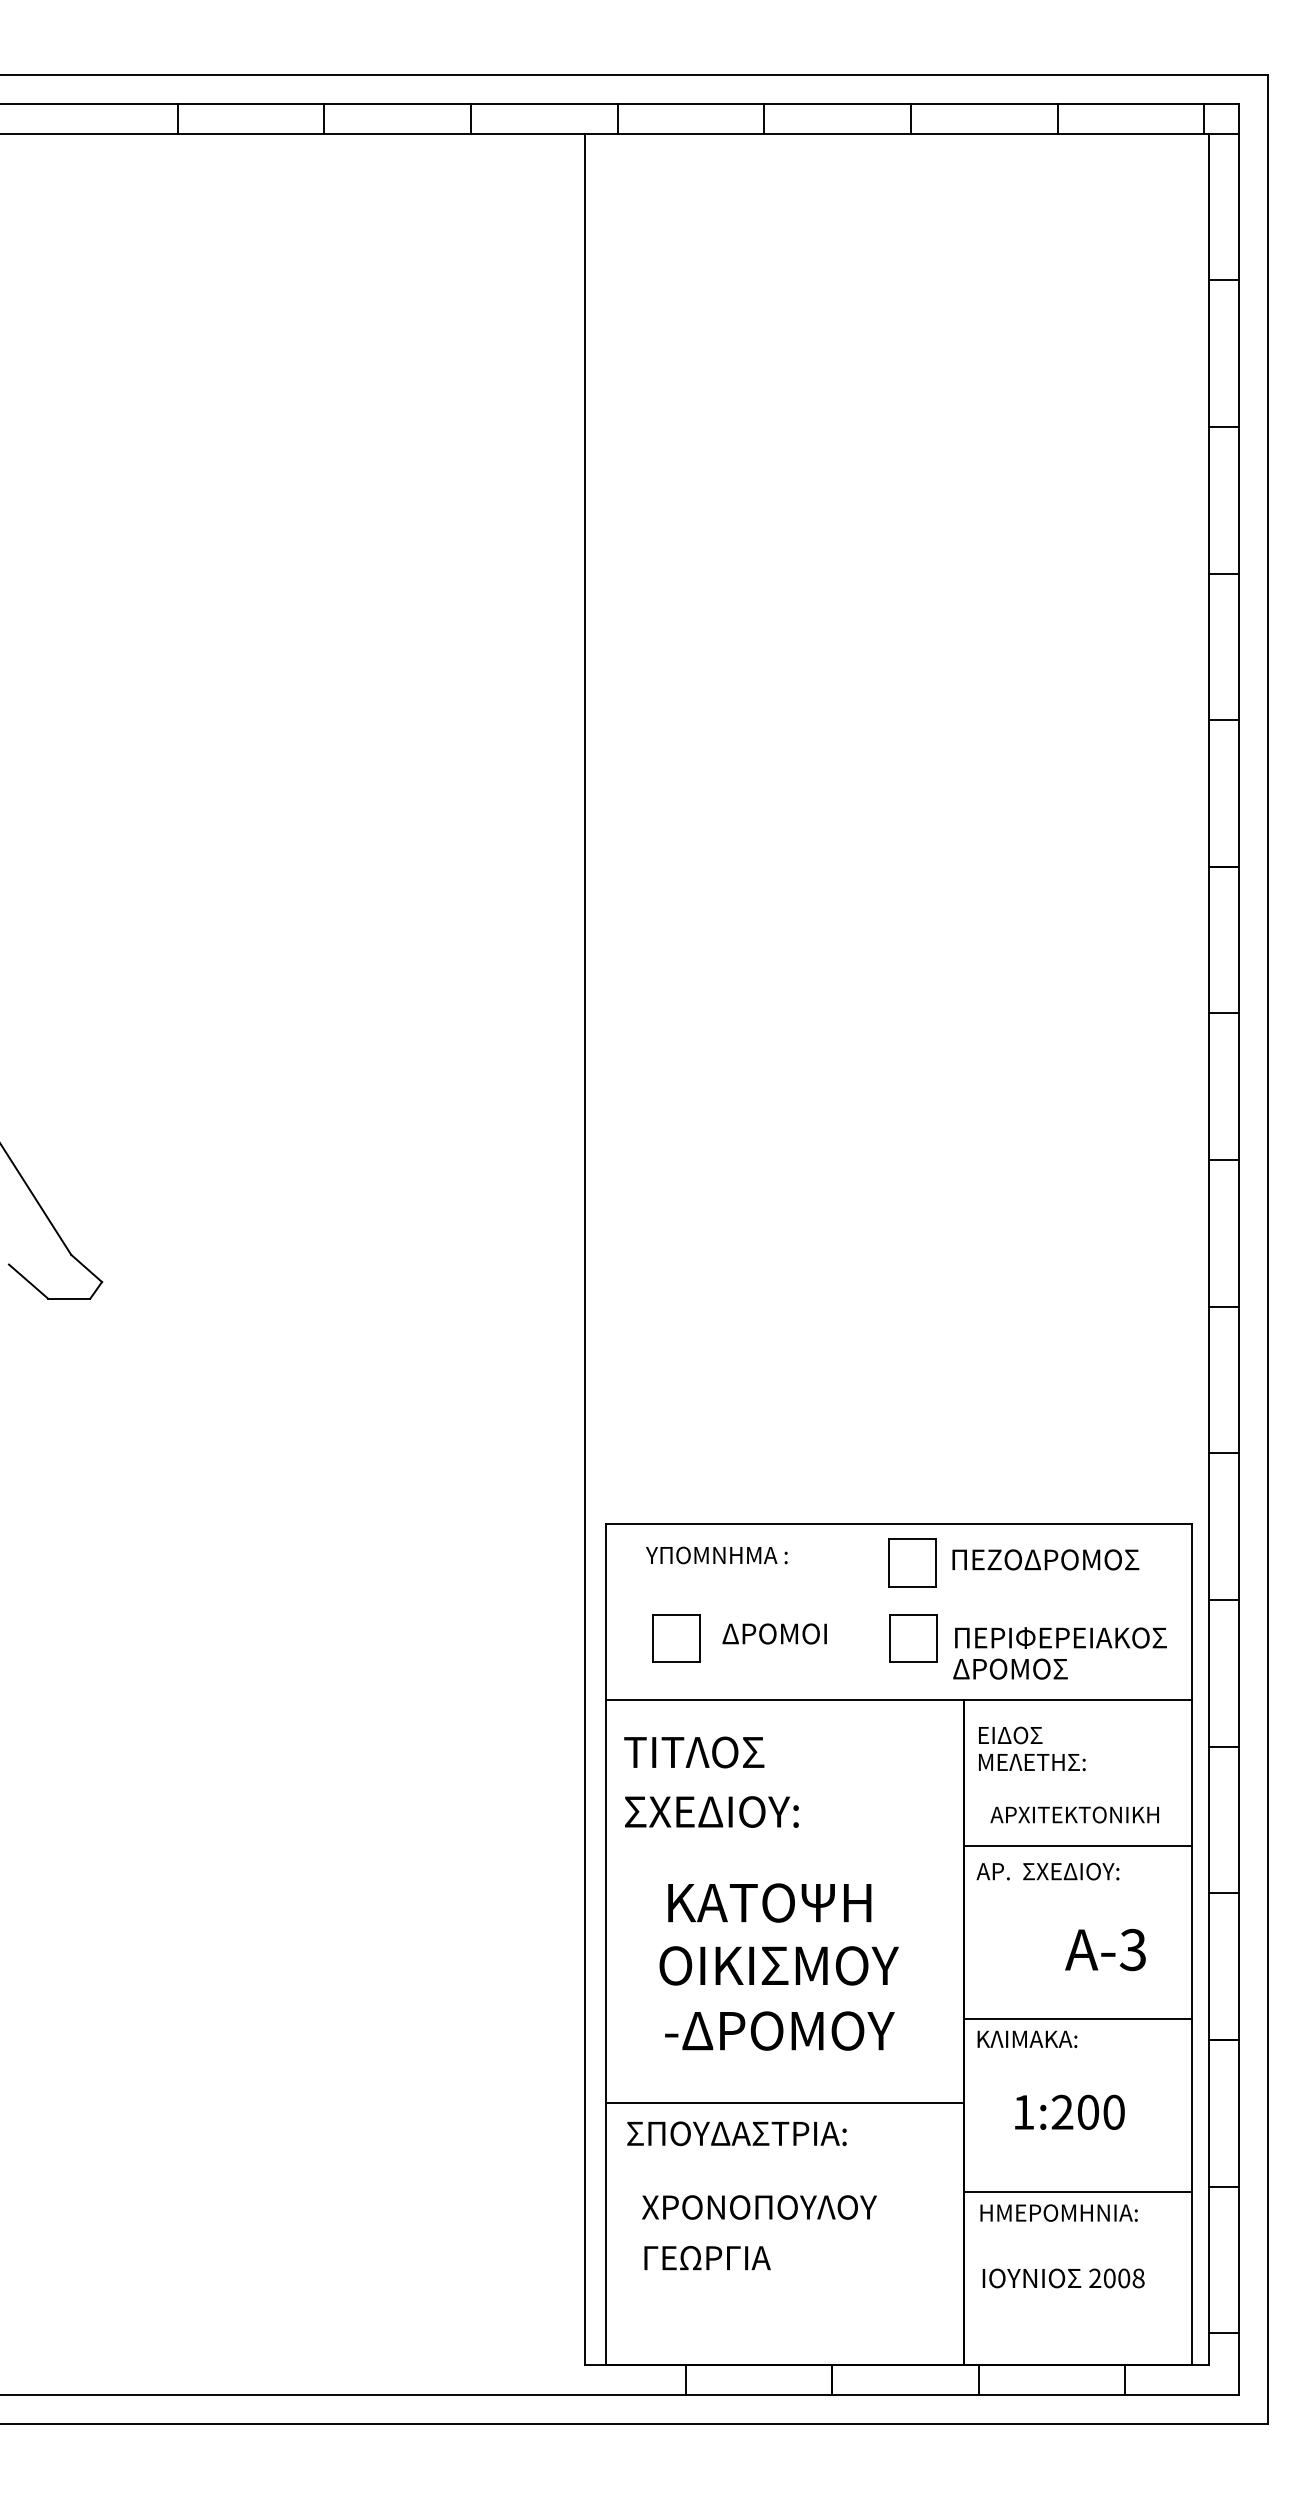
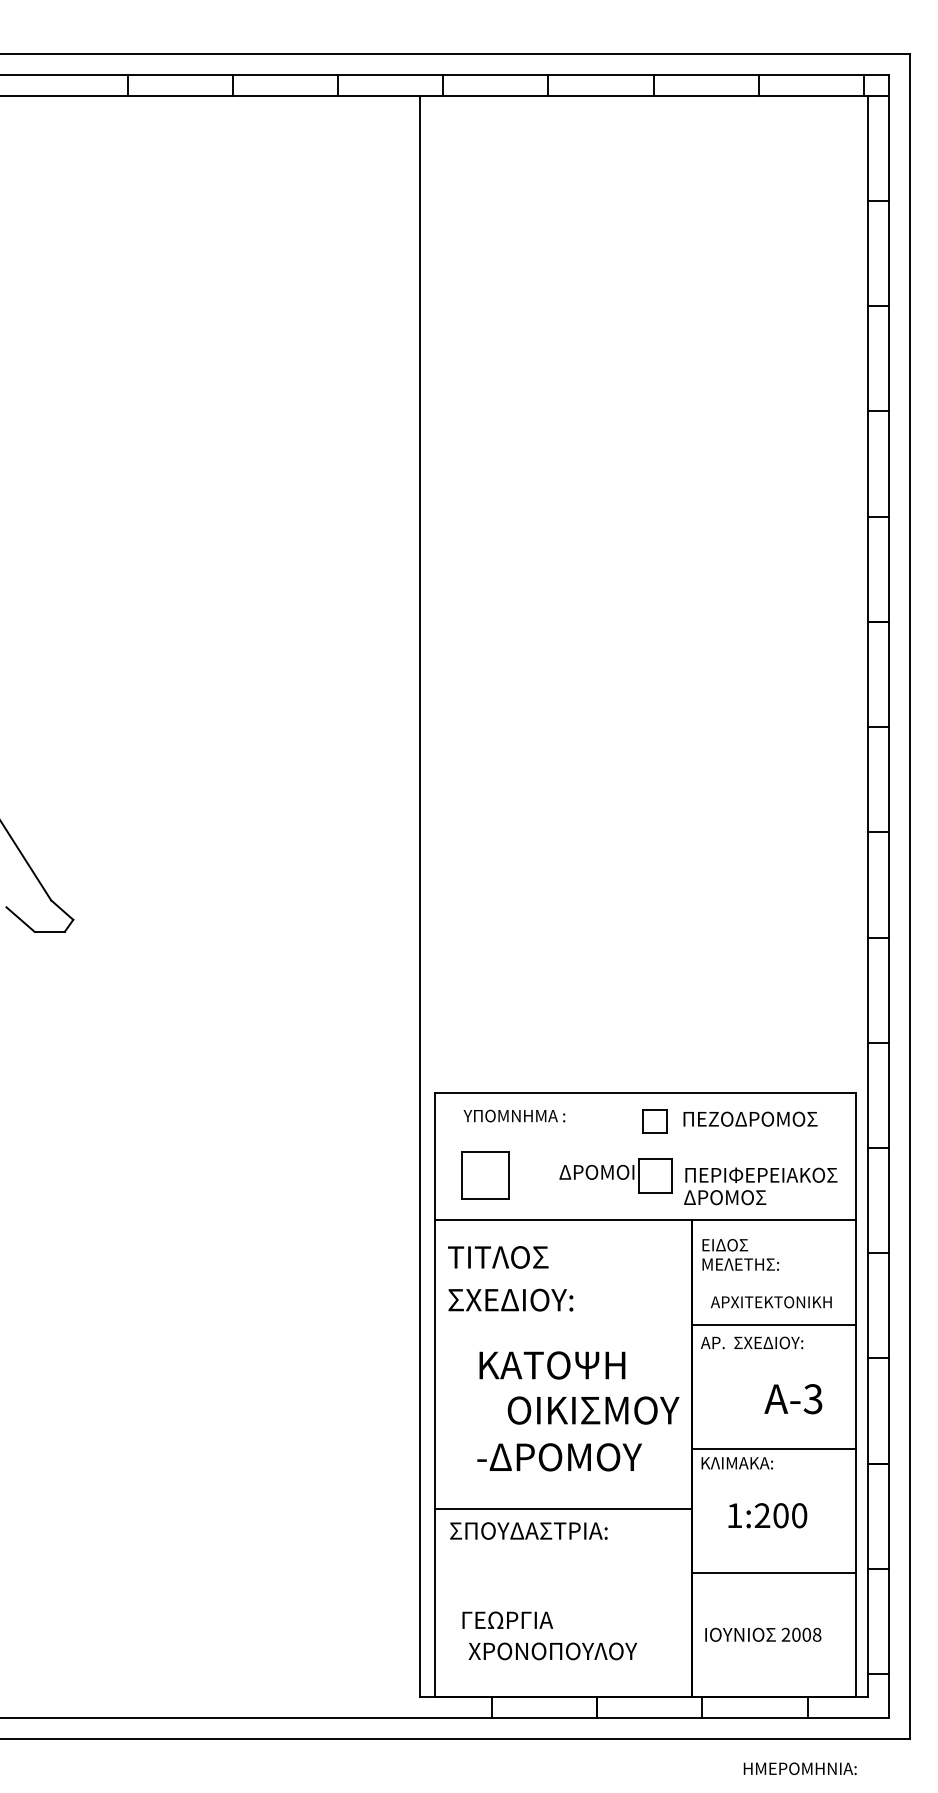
part: (912, 1562) -> (654, 1121), size x0.7
text: (774, 1633) -> (596, 1172), moved
part: (676, 1638) -> (485, 1175), size x1.4
text: (778, 1965) -> (593, 1410), moved
text: (759, 2207) -> (552, 1651), moved
text: (1058, 2212) -> (799, 1768), moved

